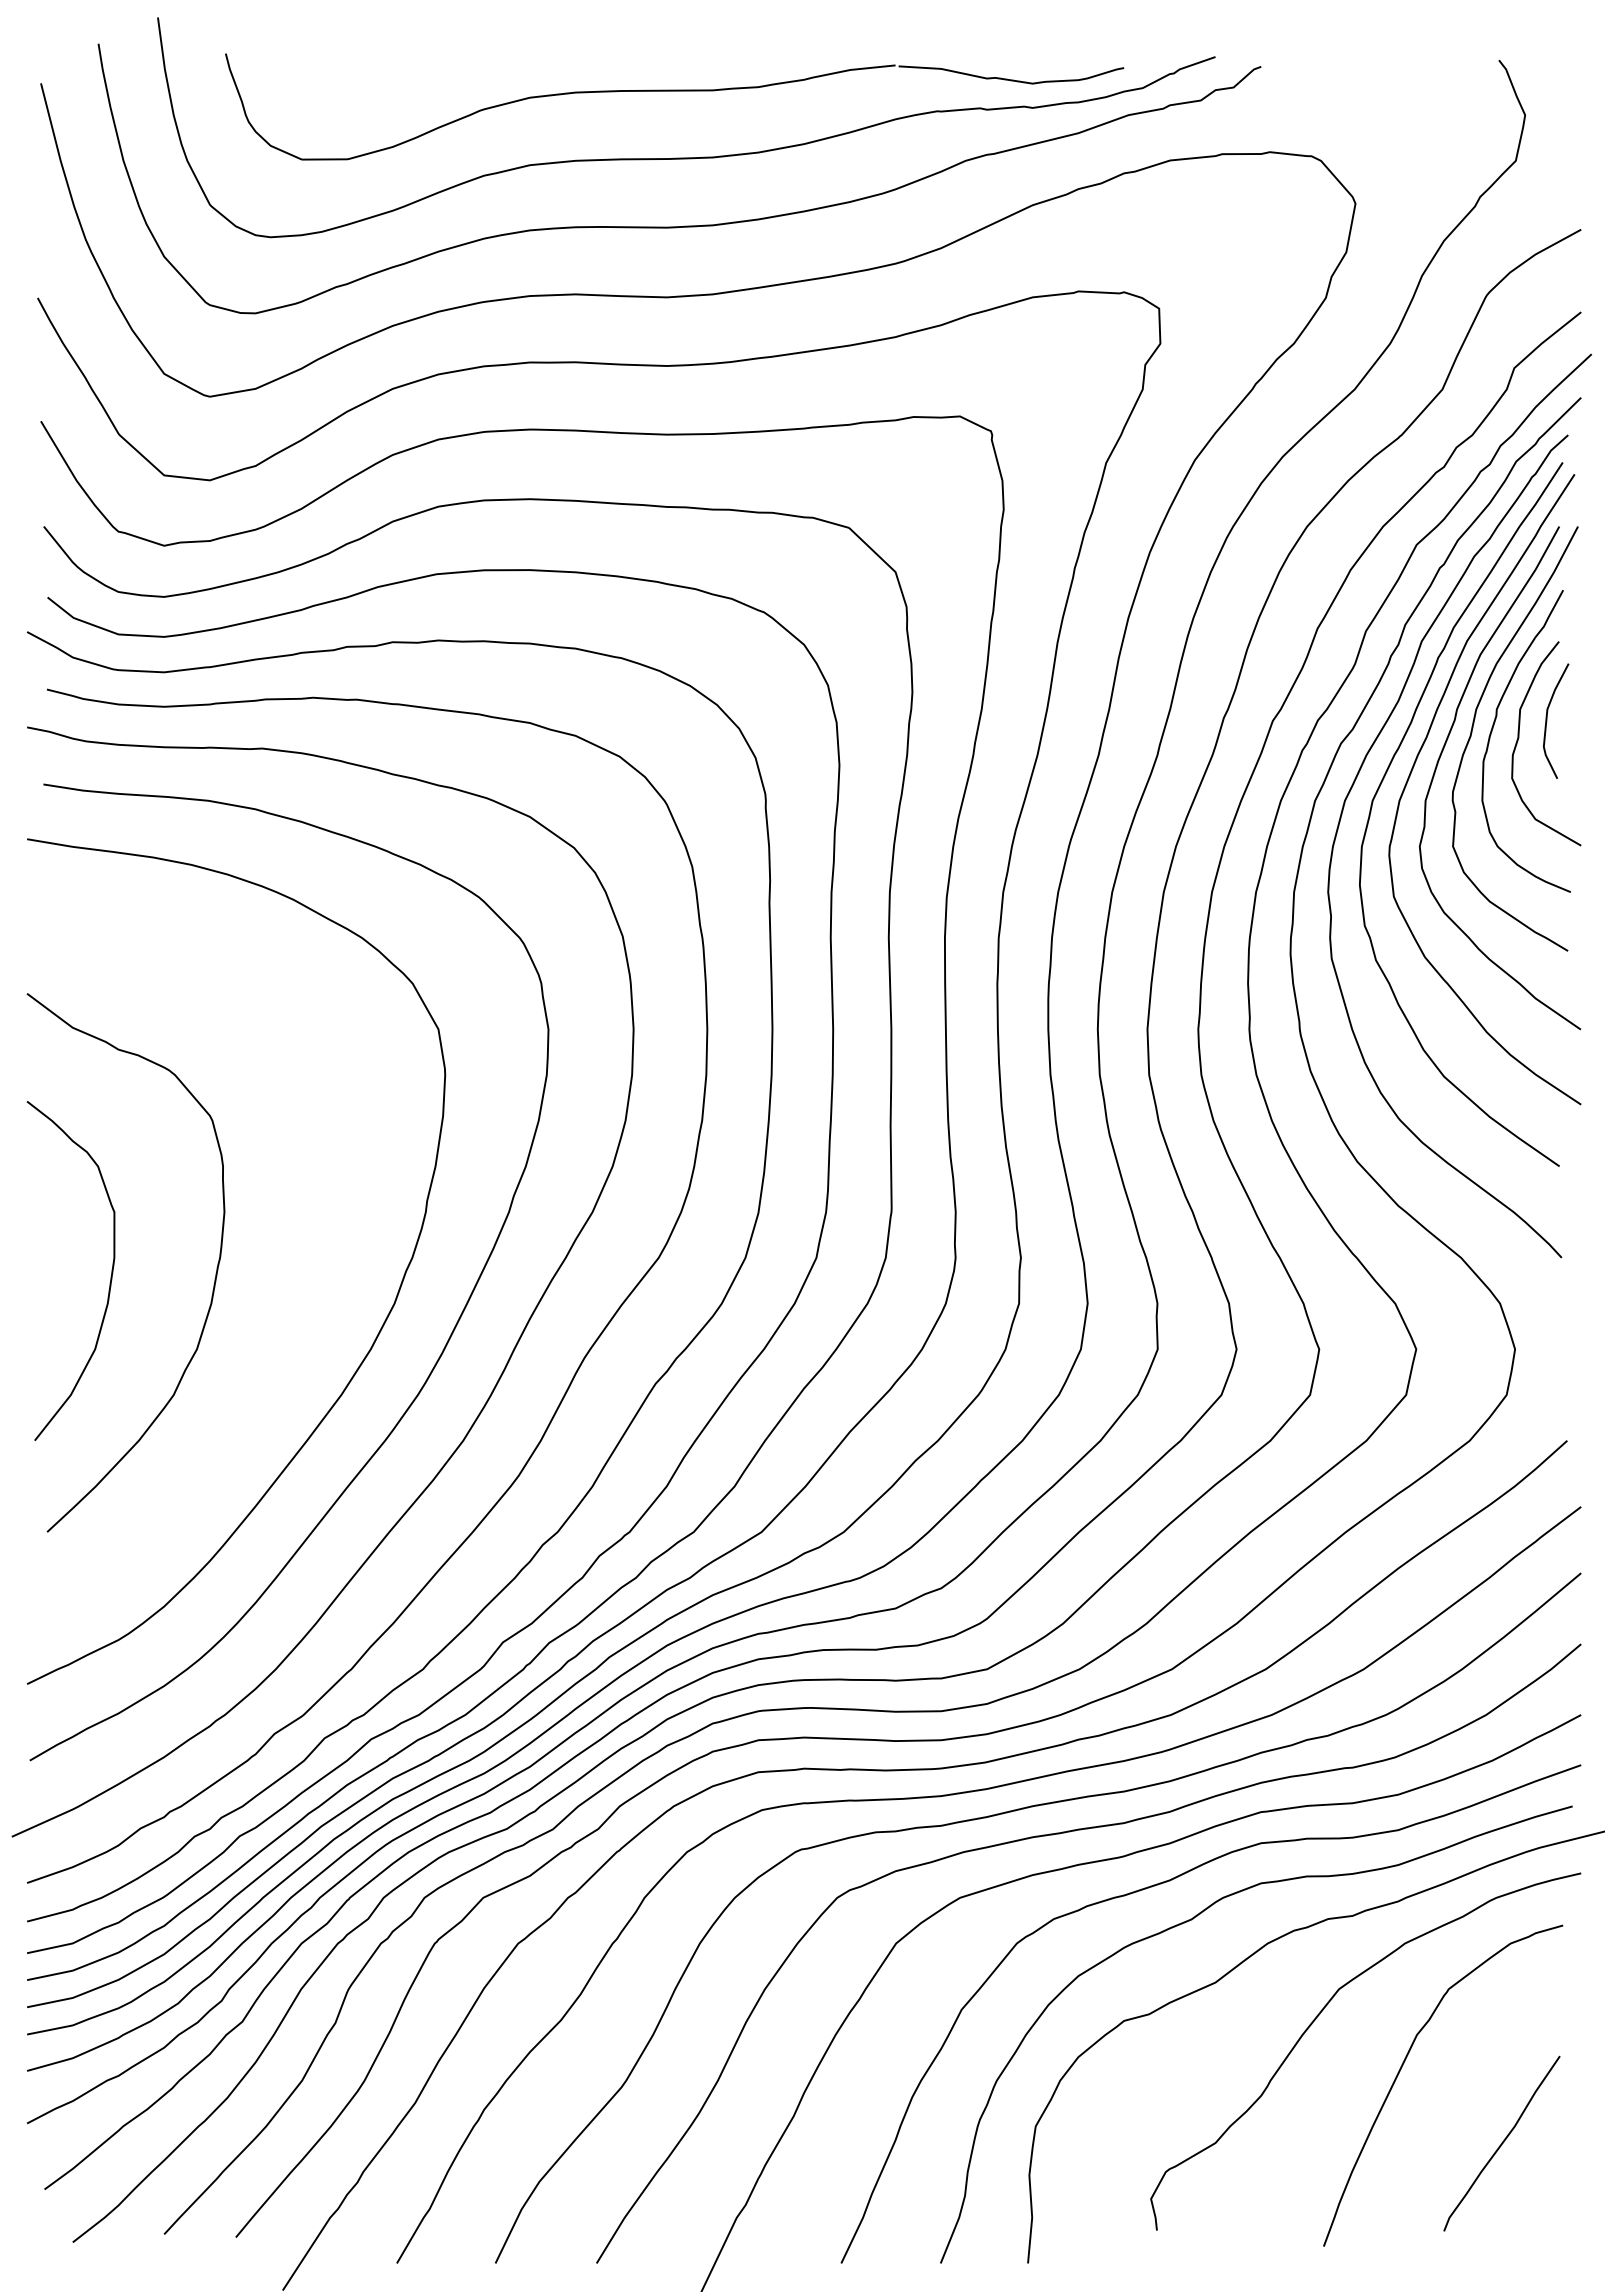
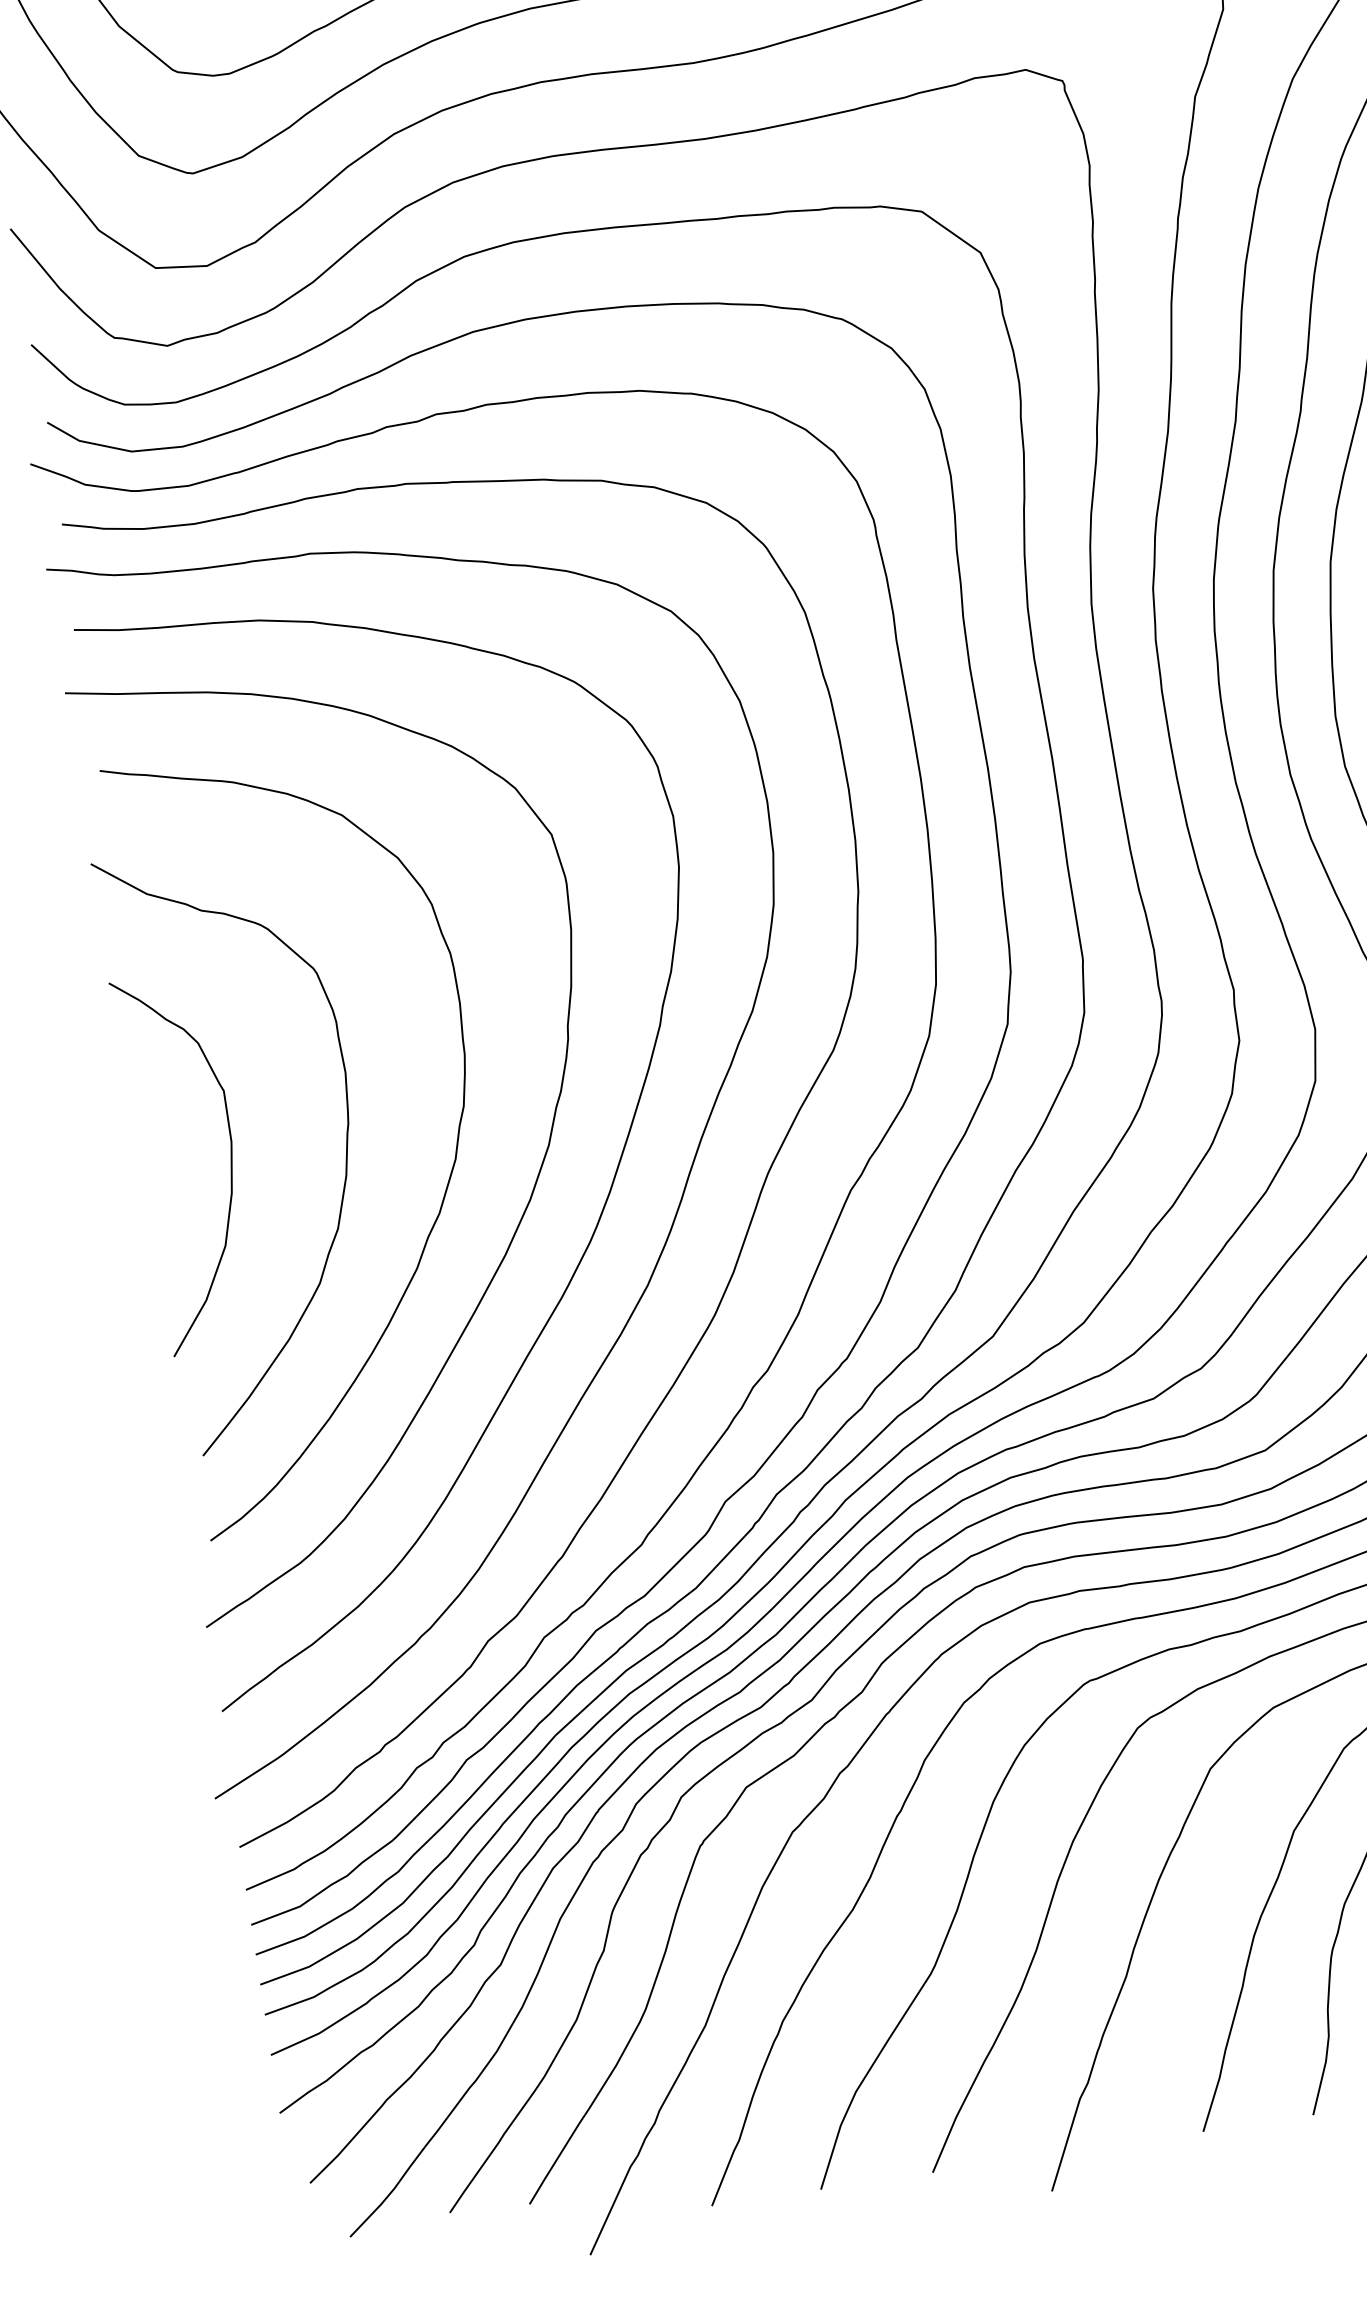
curve: (306, 1308) -> (452, 1165), added

